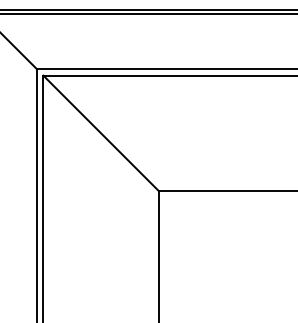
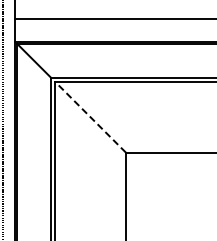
line: (101, 132) -> (90, 116), solid -> dashed

